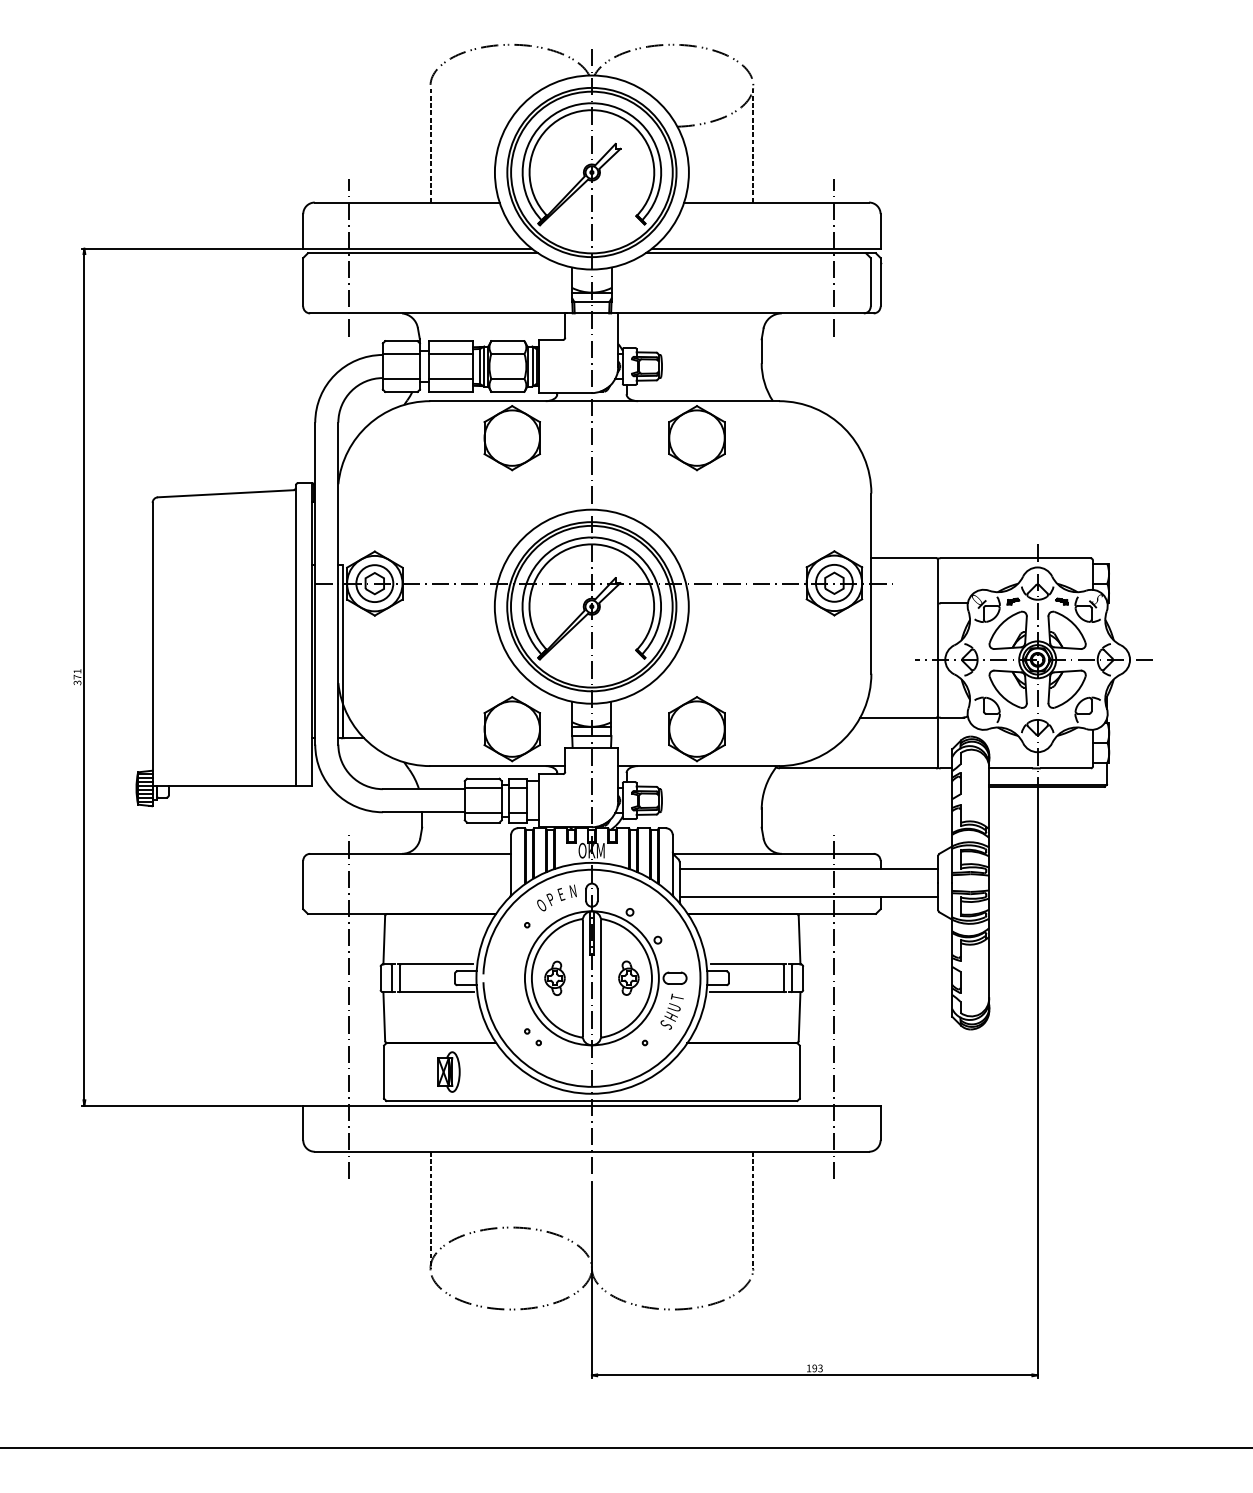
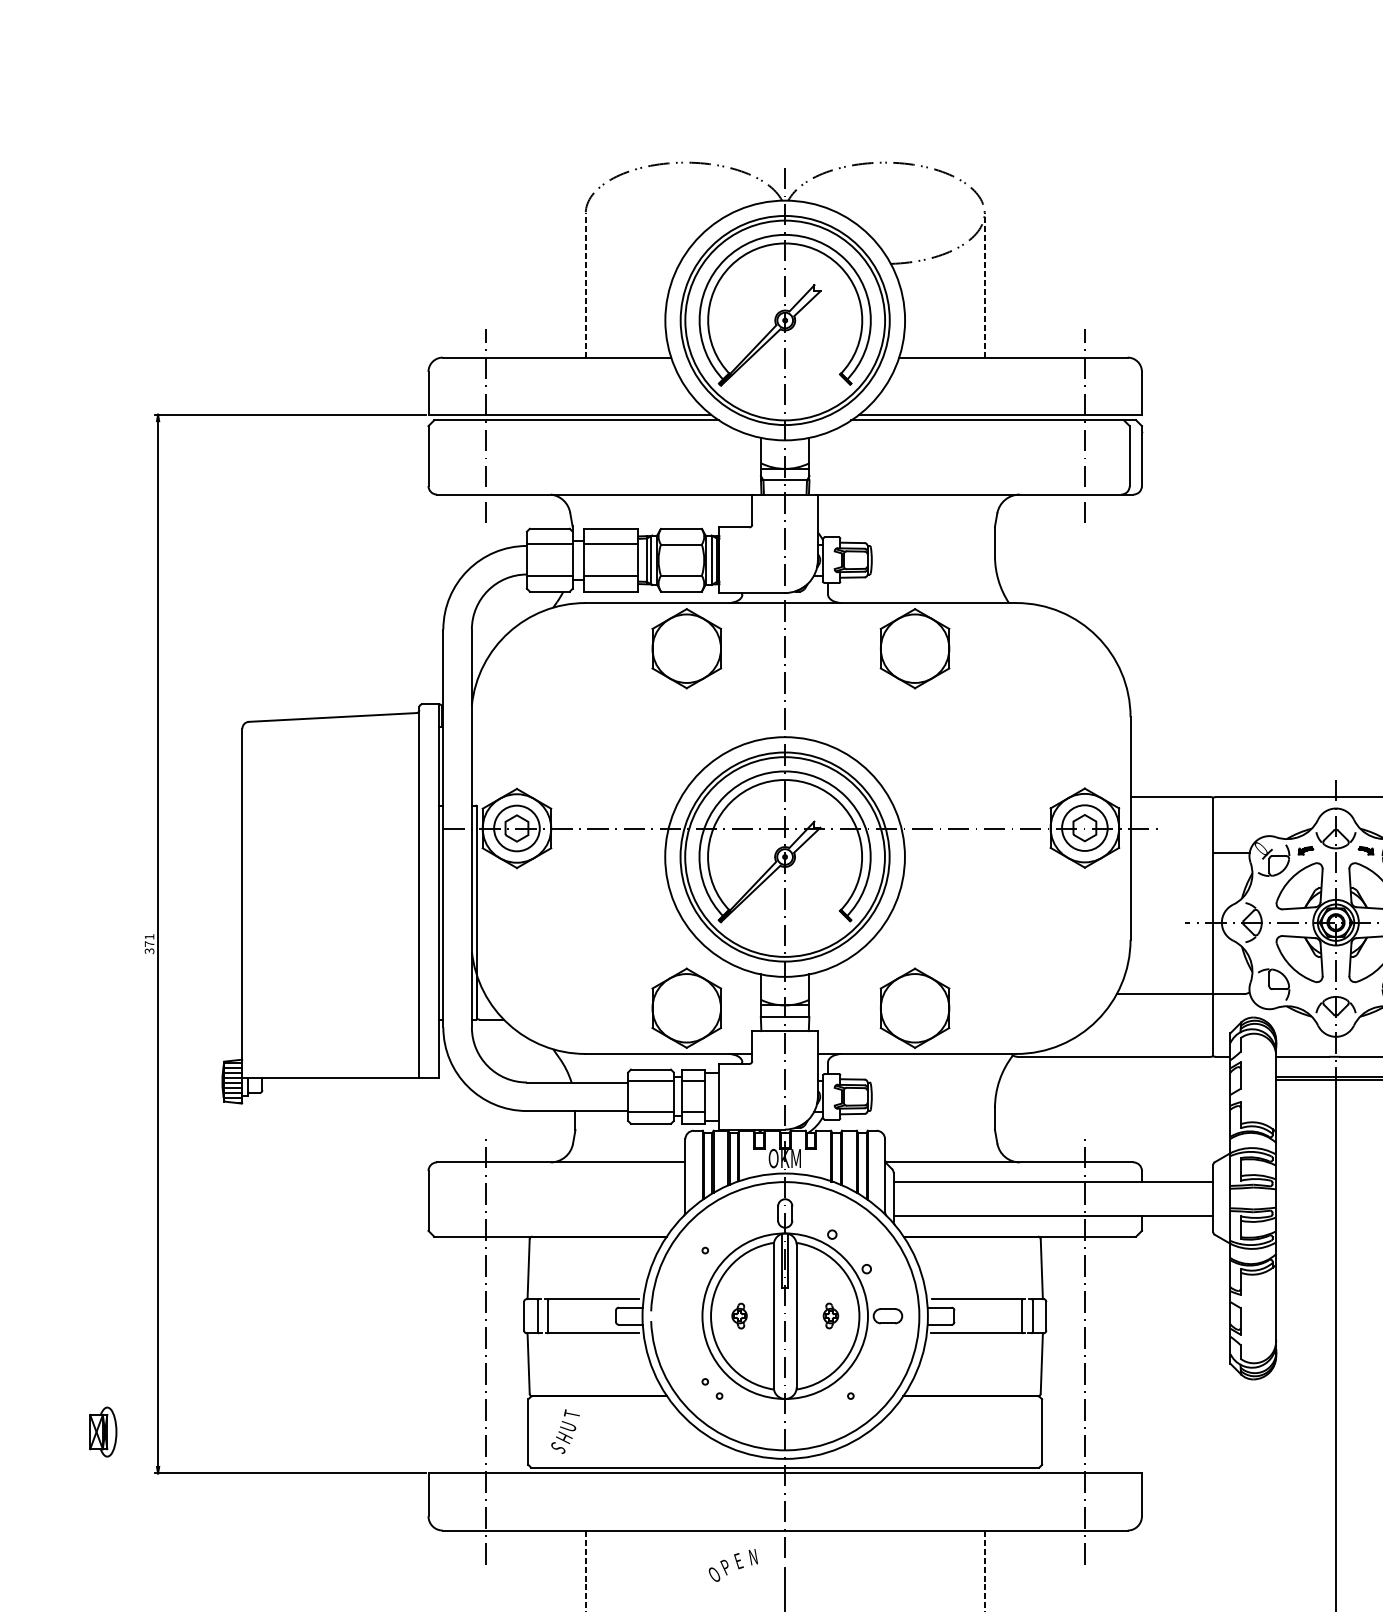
text: (556, 897) -> (732, 1564), moved
part: (554, 977) -> (738, 1315), size x0.6
part: (628, 977) -> (830, 1315), size x0.6
text: (671, 1011) -> (564, 1431), moved
part: (448, 1071) -> (102, 1431), moved

